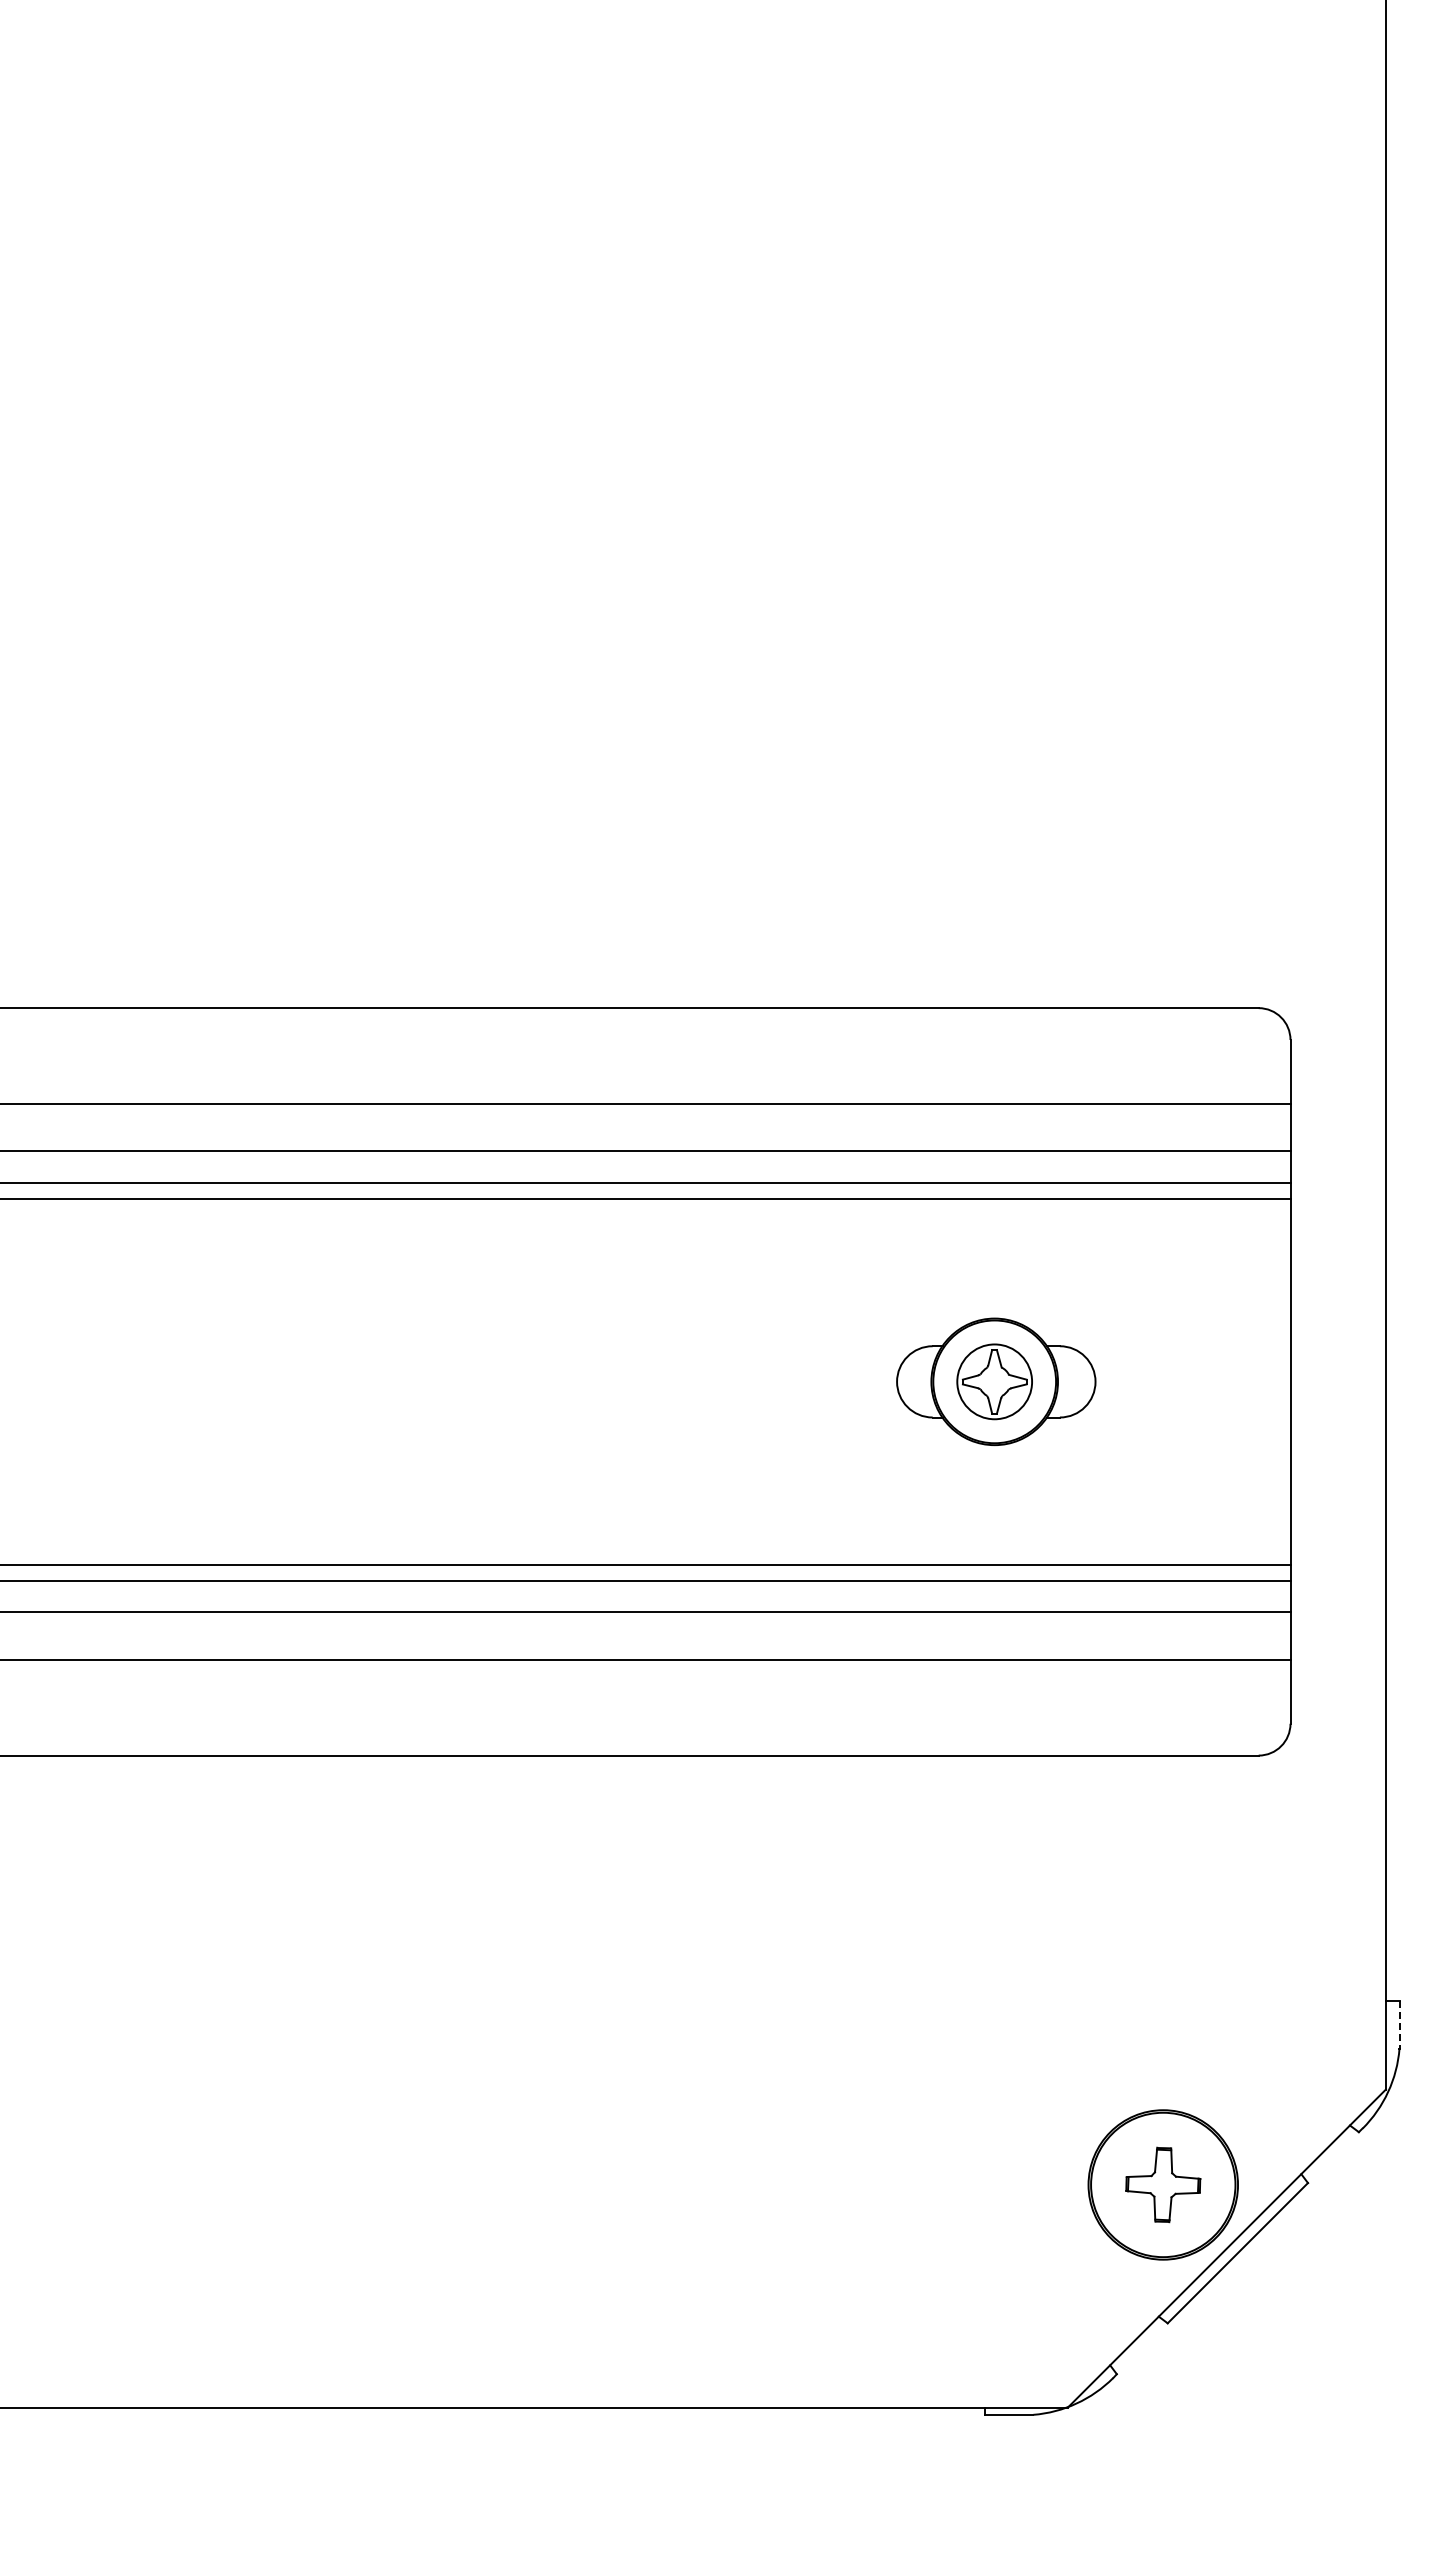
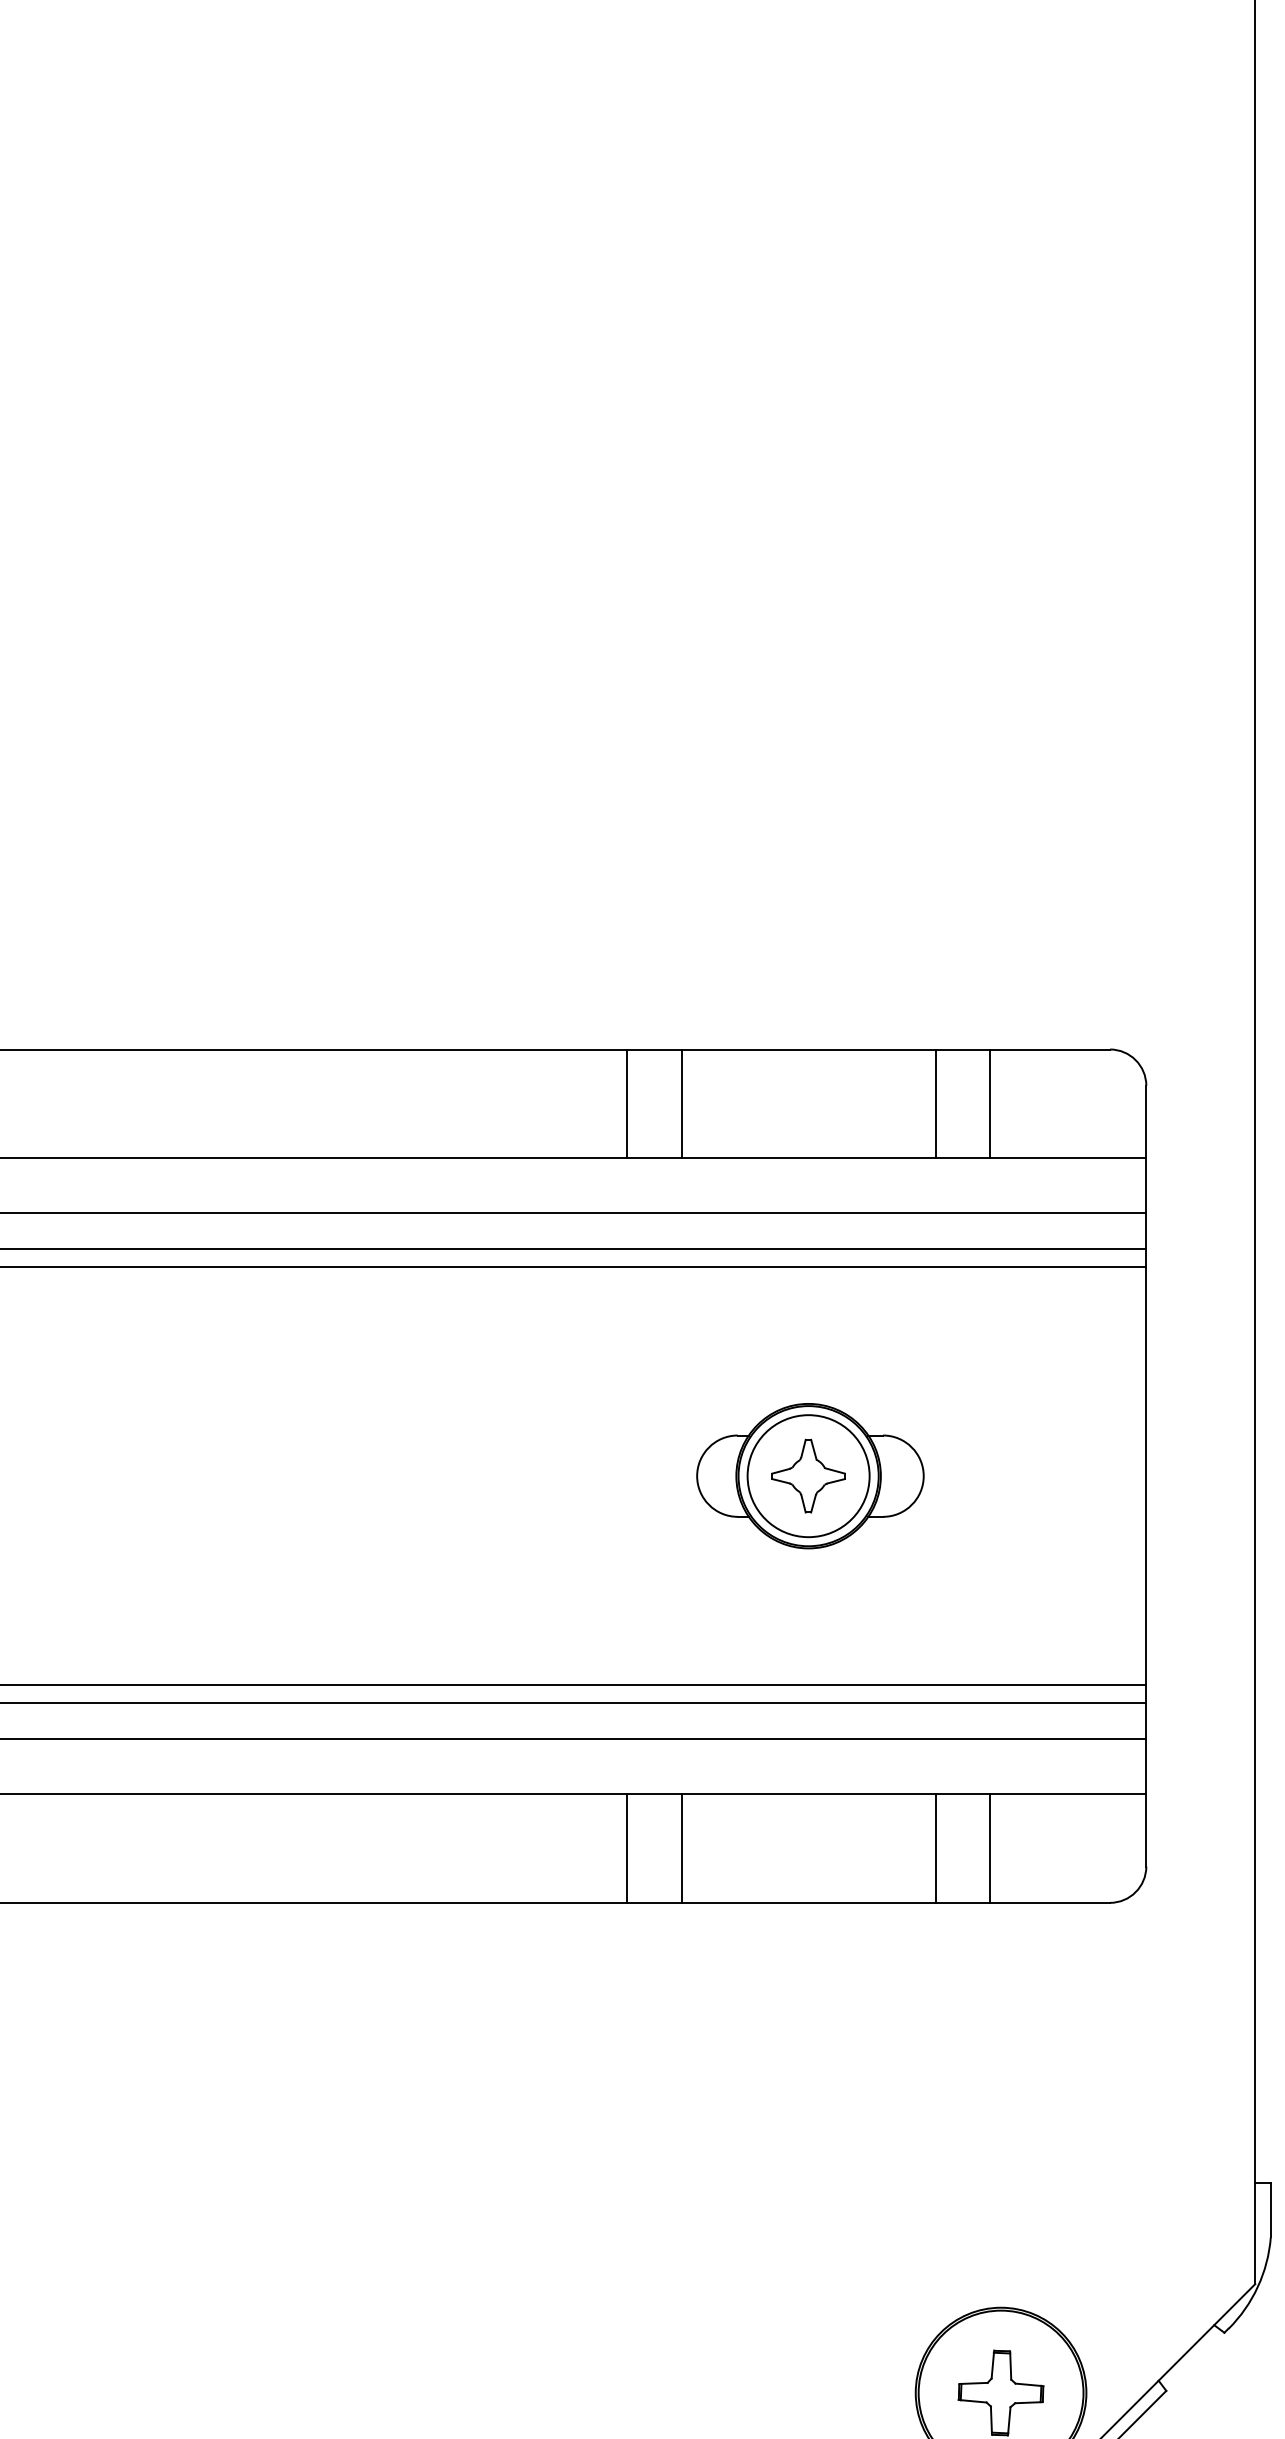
line: (835, 1055) -> (626, 1103), added
line: (883, 1055) -> (681, 1103), added
line: (1106, 1055) -> (936, 1103), added
line: (1153, 1055) -> (989, 1103), added
circle: (994, 1381) -> (808, 1475), size x1.43
line: (835, 1707) -> (626, 1847), added
line: (883, 1707) -> (681, 1847), added
line: (1106, 1707) -> (936, 1847), added
line: (1153, 1707) -> (989, 1847), added
line: (1399, 2024) -> (1270, 2209), dashed -> solid

